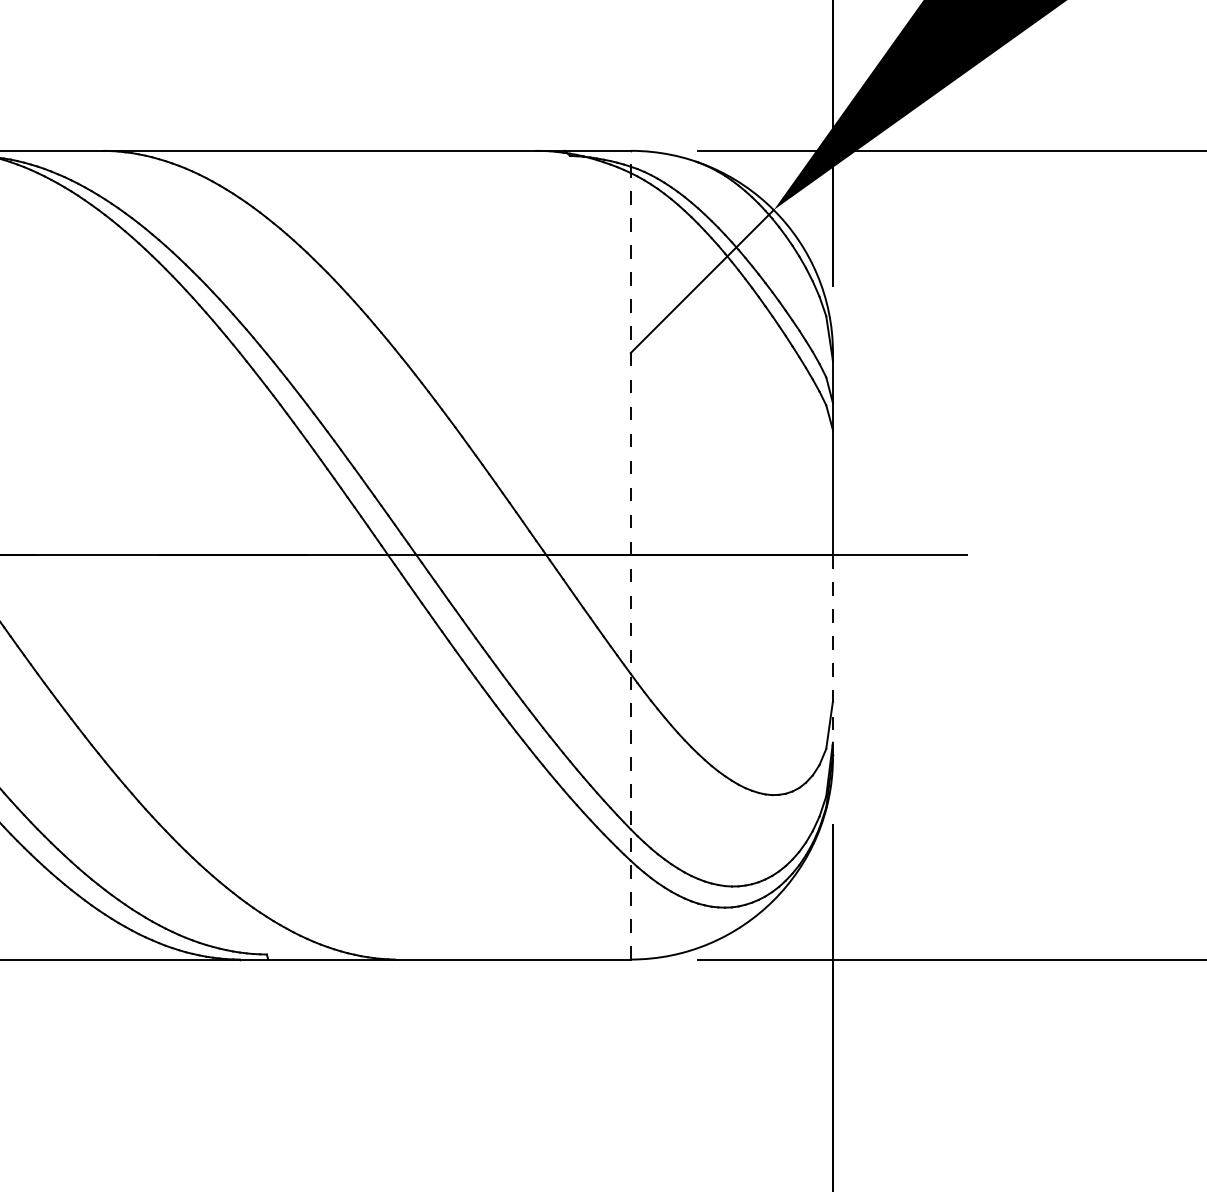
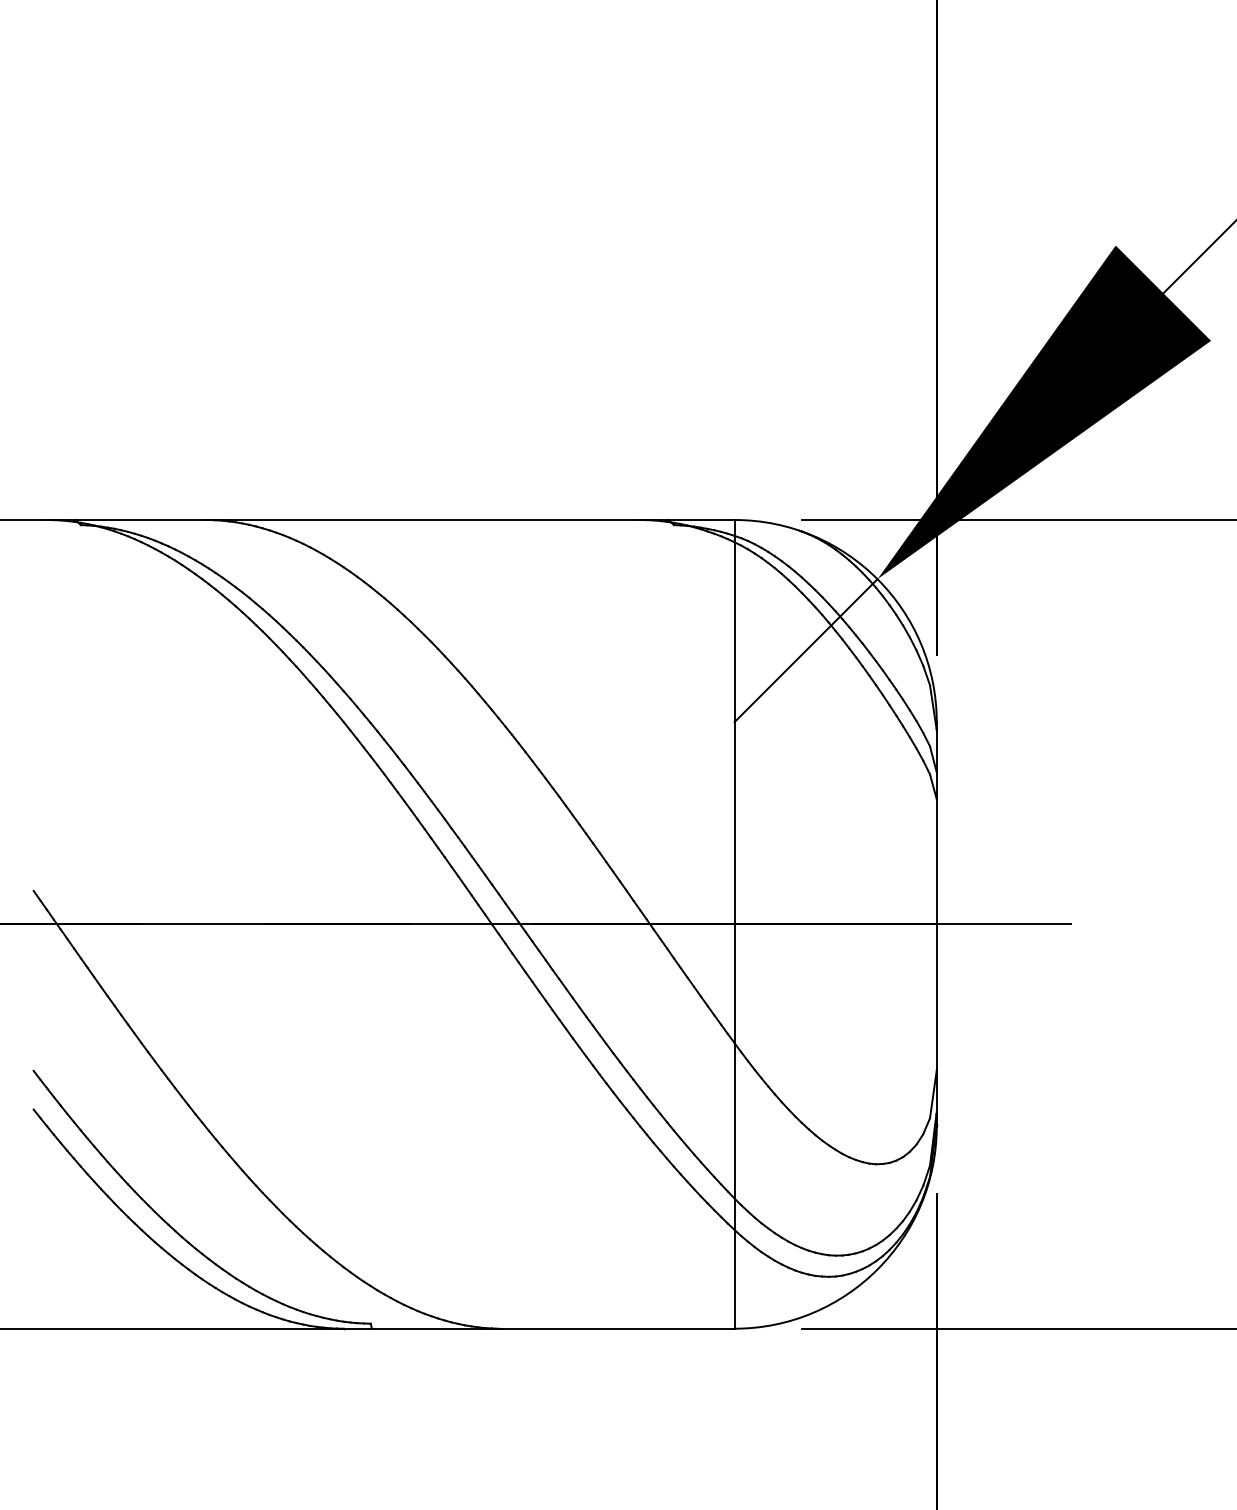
line: (630, 554) -> (734, 923), dashed -> solid
line: (832, 655) -> (936, 1024), dashed -> solid

